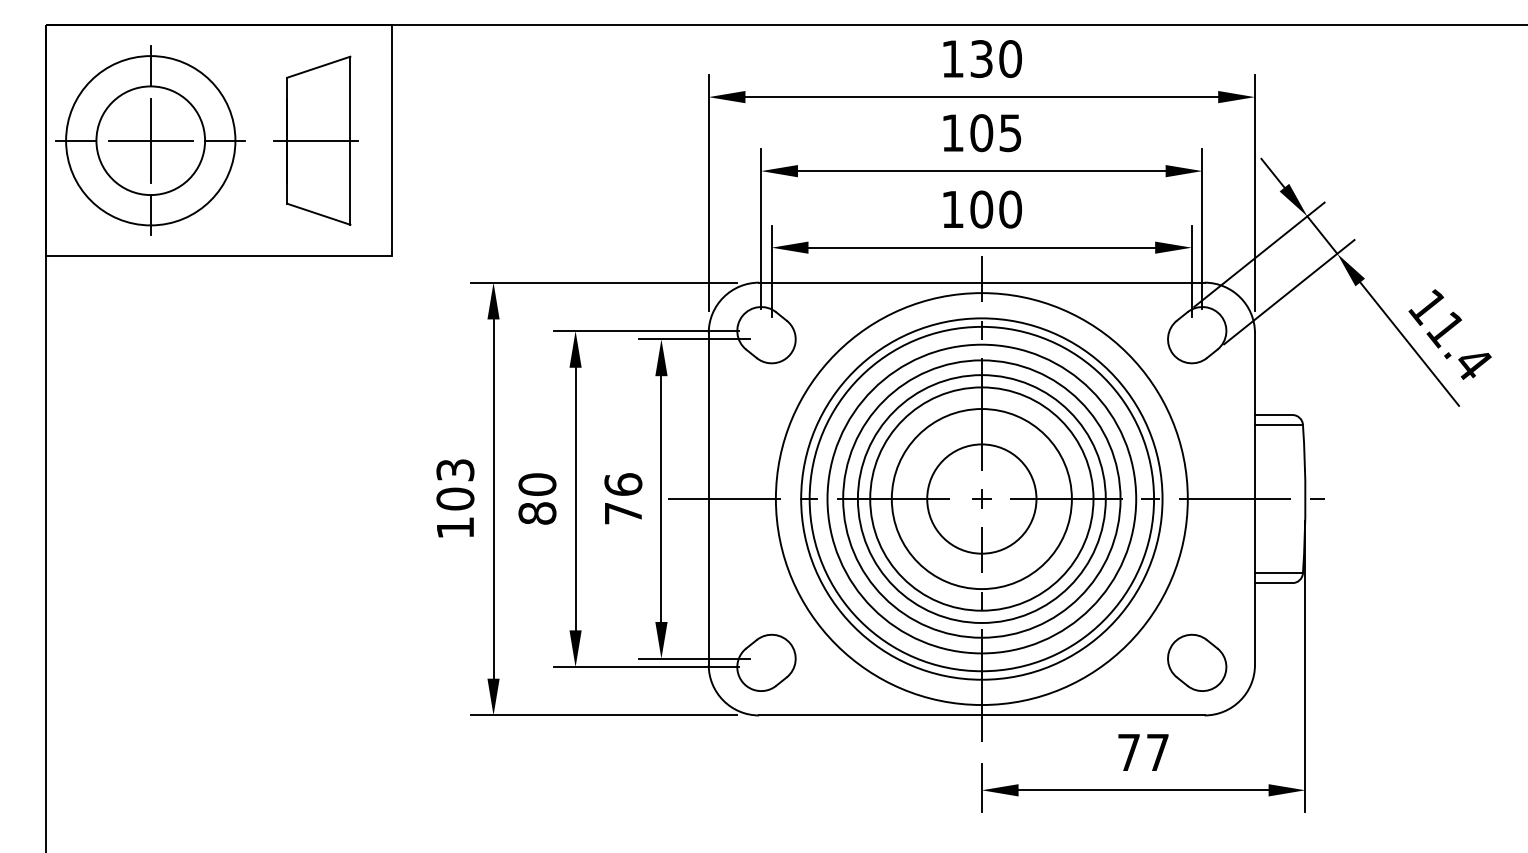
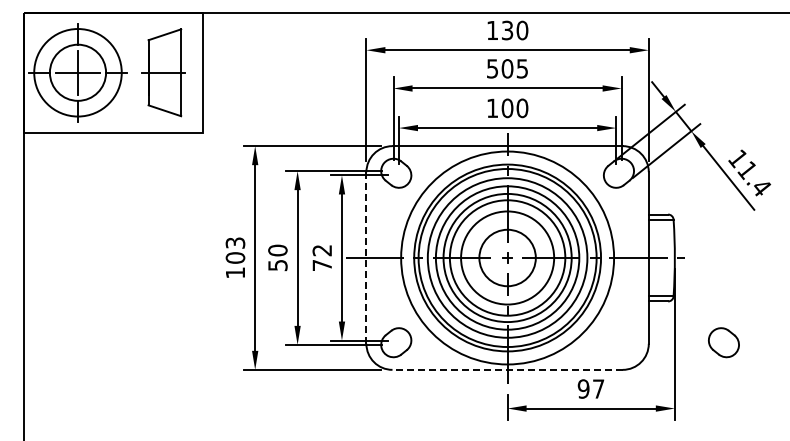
text: (952, 132) -> (492, 68), 105 -> 505
text: (623, 484) -> (322, 250), 76 -> 72
line: (708, 500) -> (366, 258), solid -> dashed
text: (536, 513) -> (277, 265), 80 -> 50
part: (1196, 662) -> (723, 342), moved
line: (981, 714) -> (507, 369), solid -> dashed
text: (1128, 751) -> (583, 388), 77 -> 97

